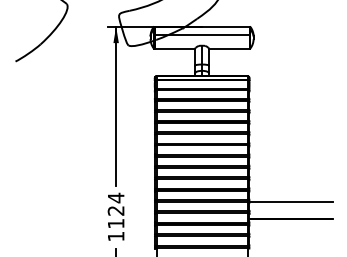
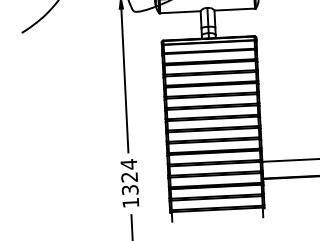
text: (115, 223) -> (129, 189), 1124 -> 1324

